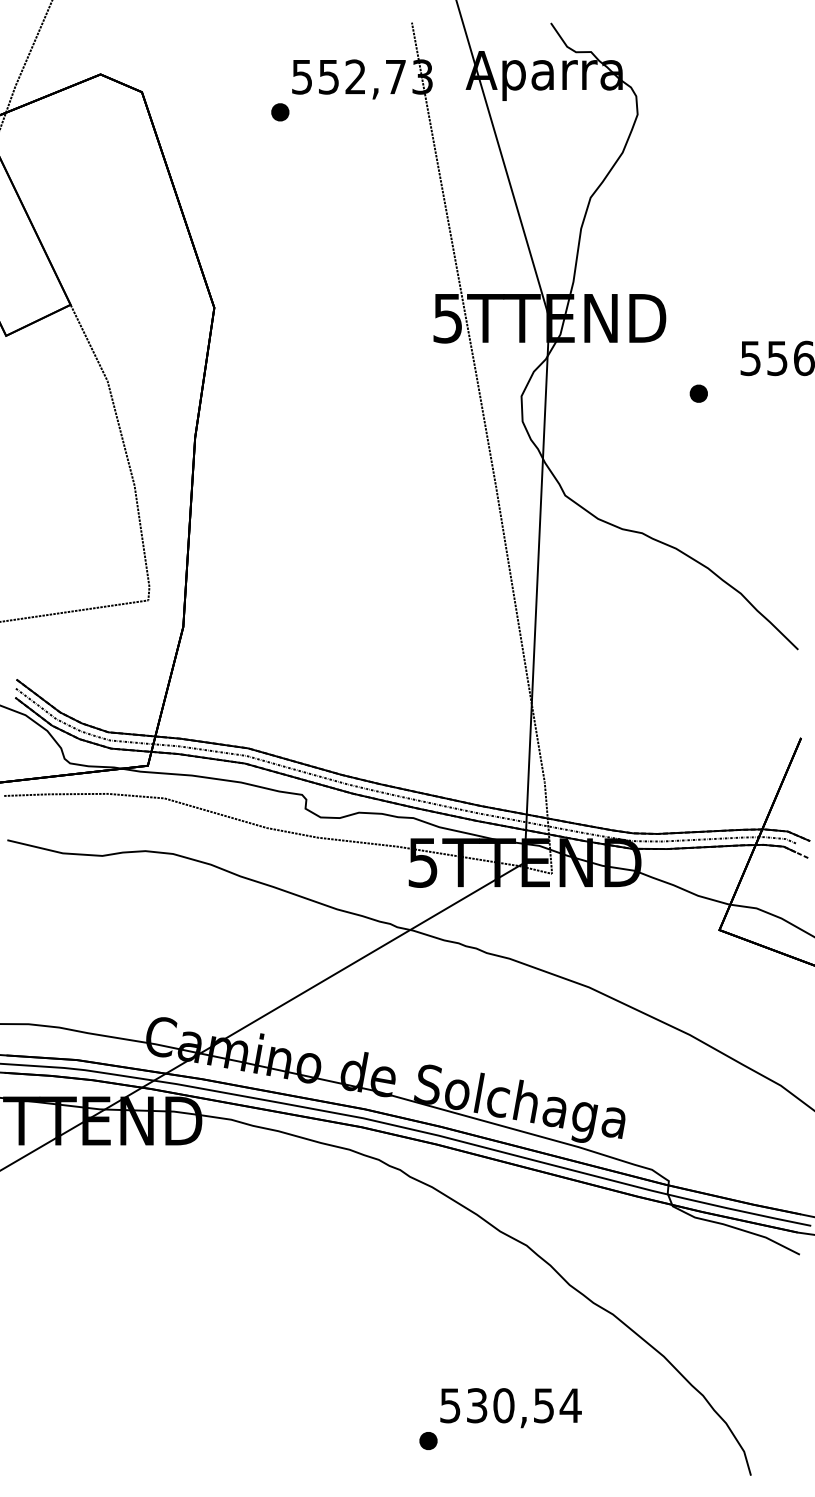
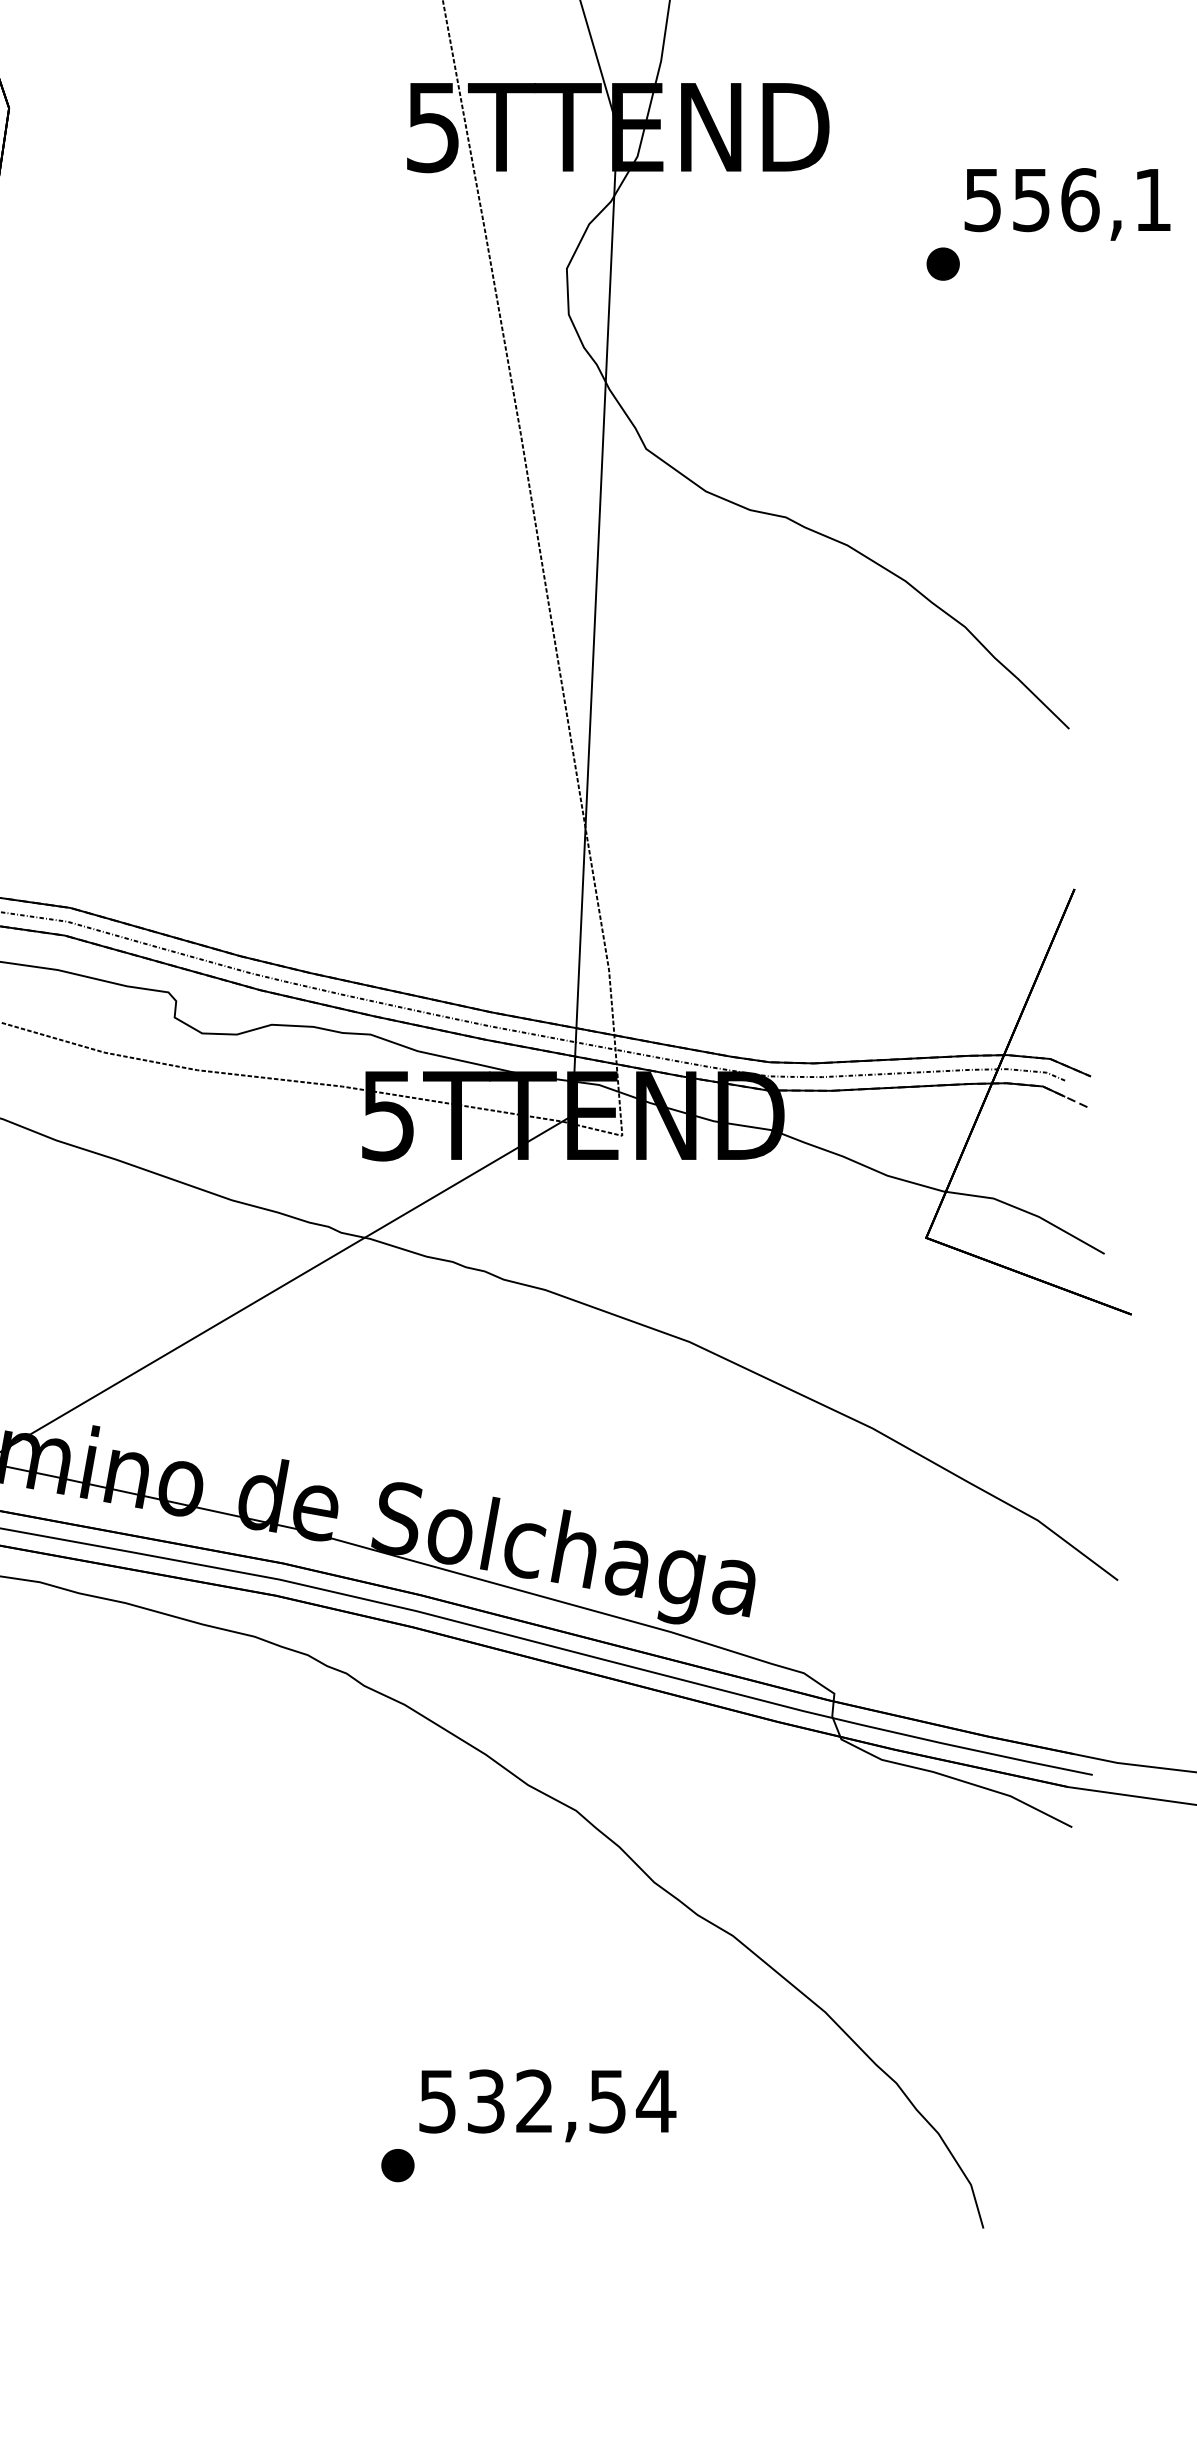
part: (698, 393) -> (942, 263), moved
text: (503, 1405) -> (534, 2101), 530,54 -> 532,54

